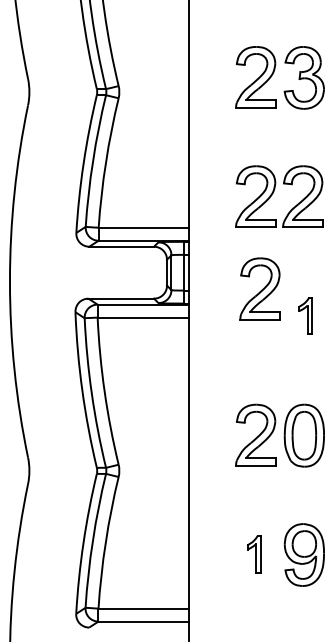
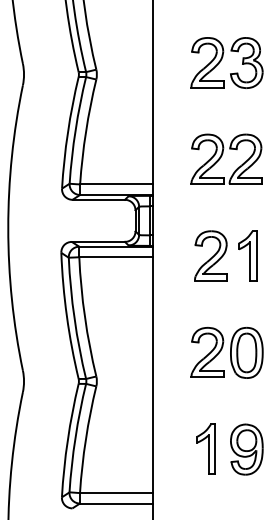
part: (259, 288) -> (210, 255), moved
part: (305, 315) -> (247, 255), size x1.67
part: (253, 553) -> (205, 448), size x1.67

